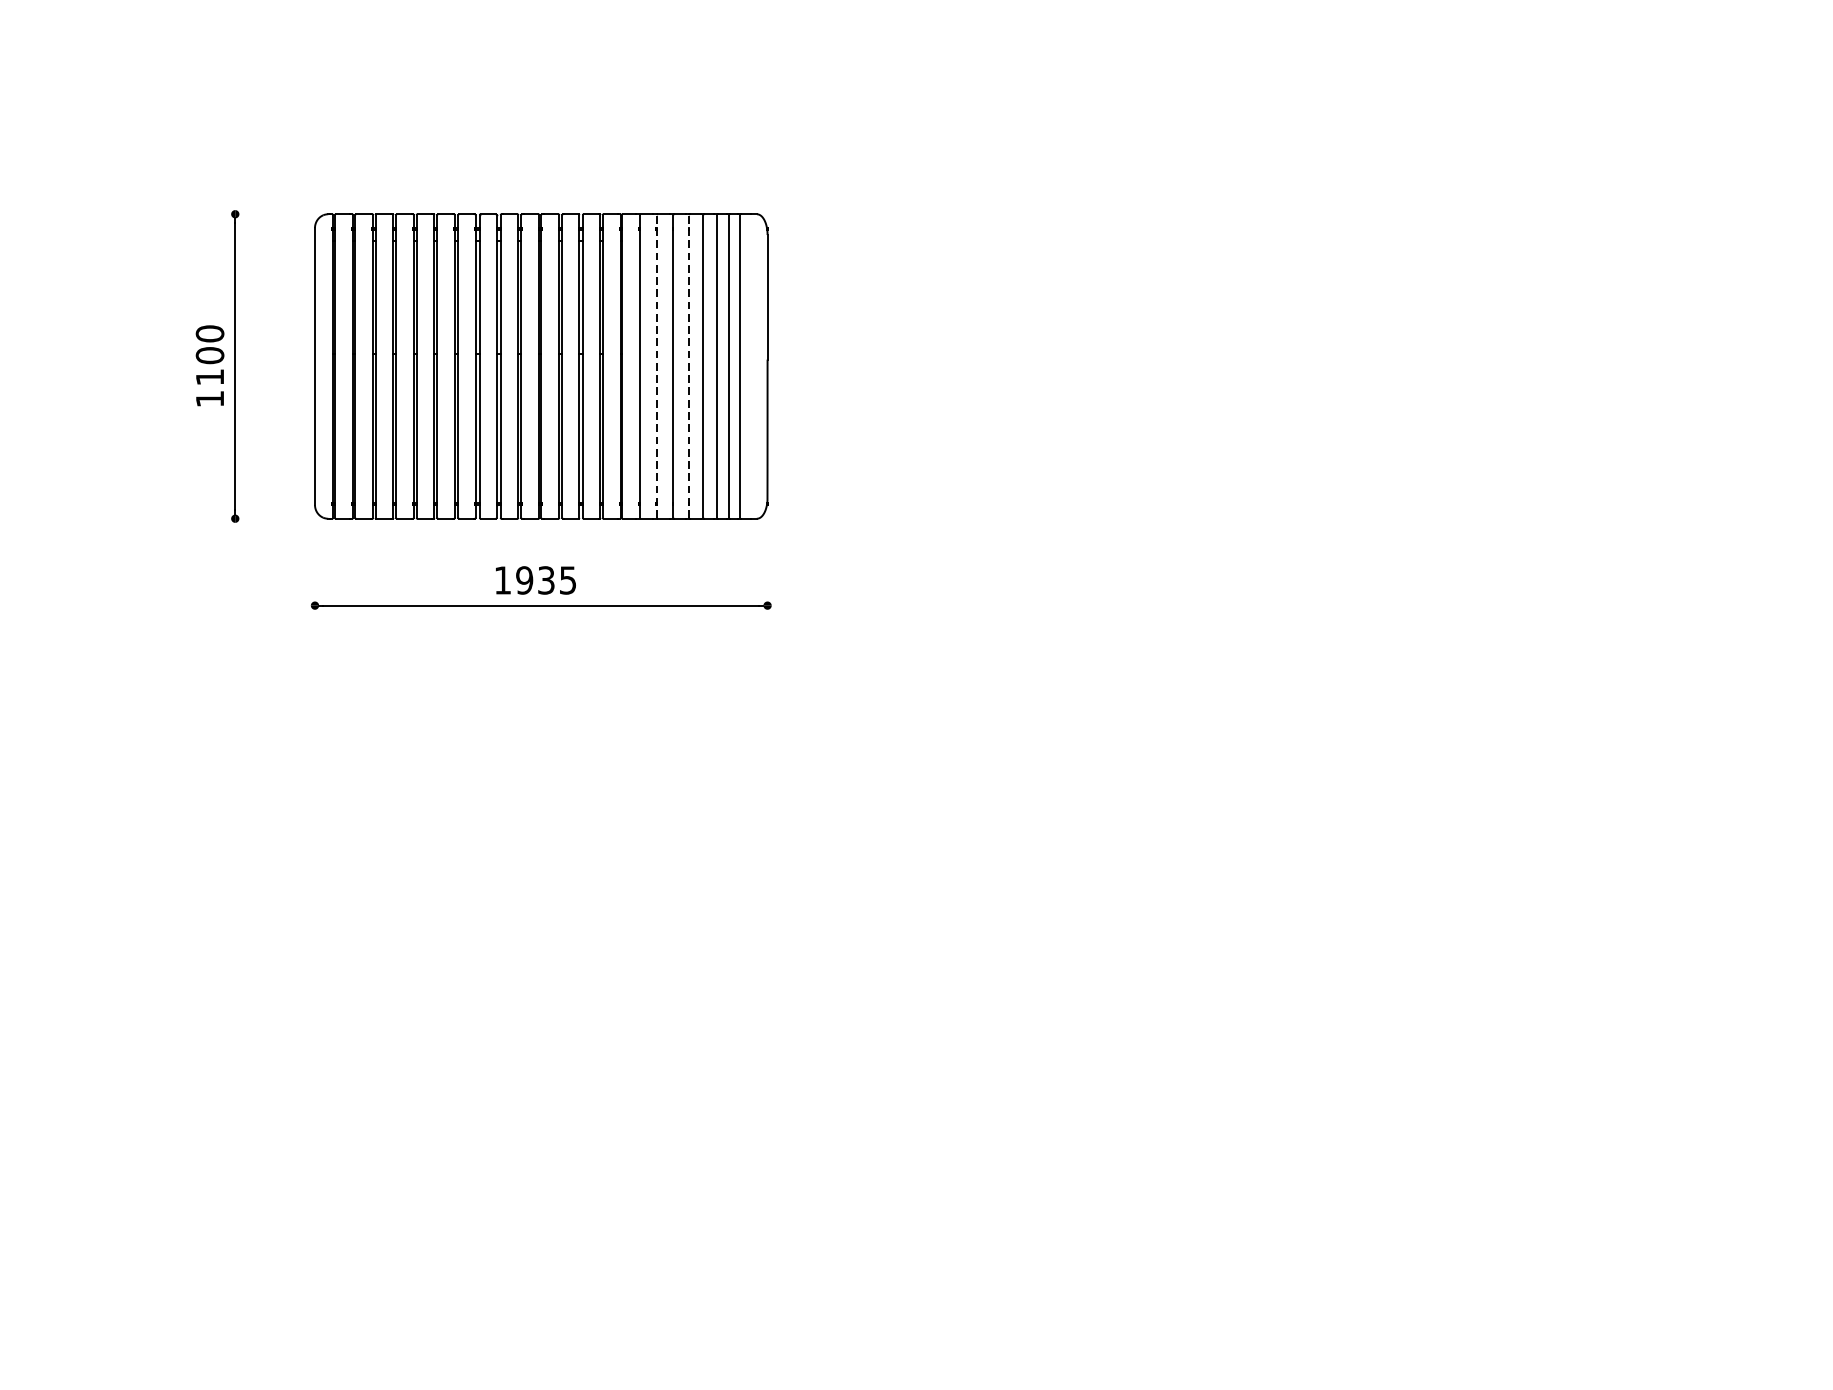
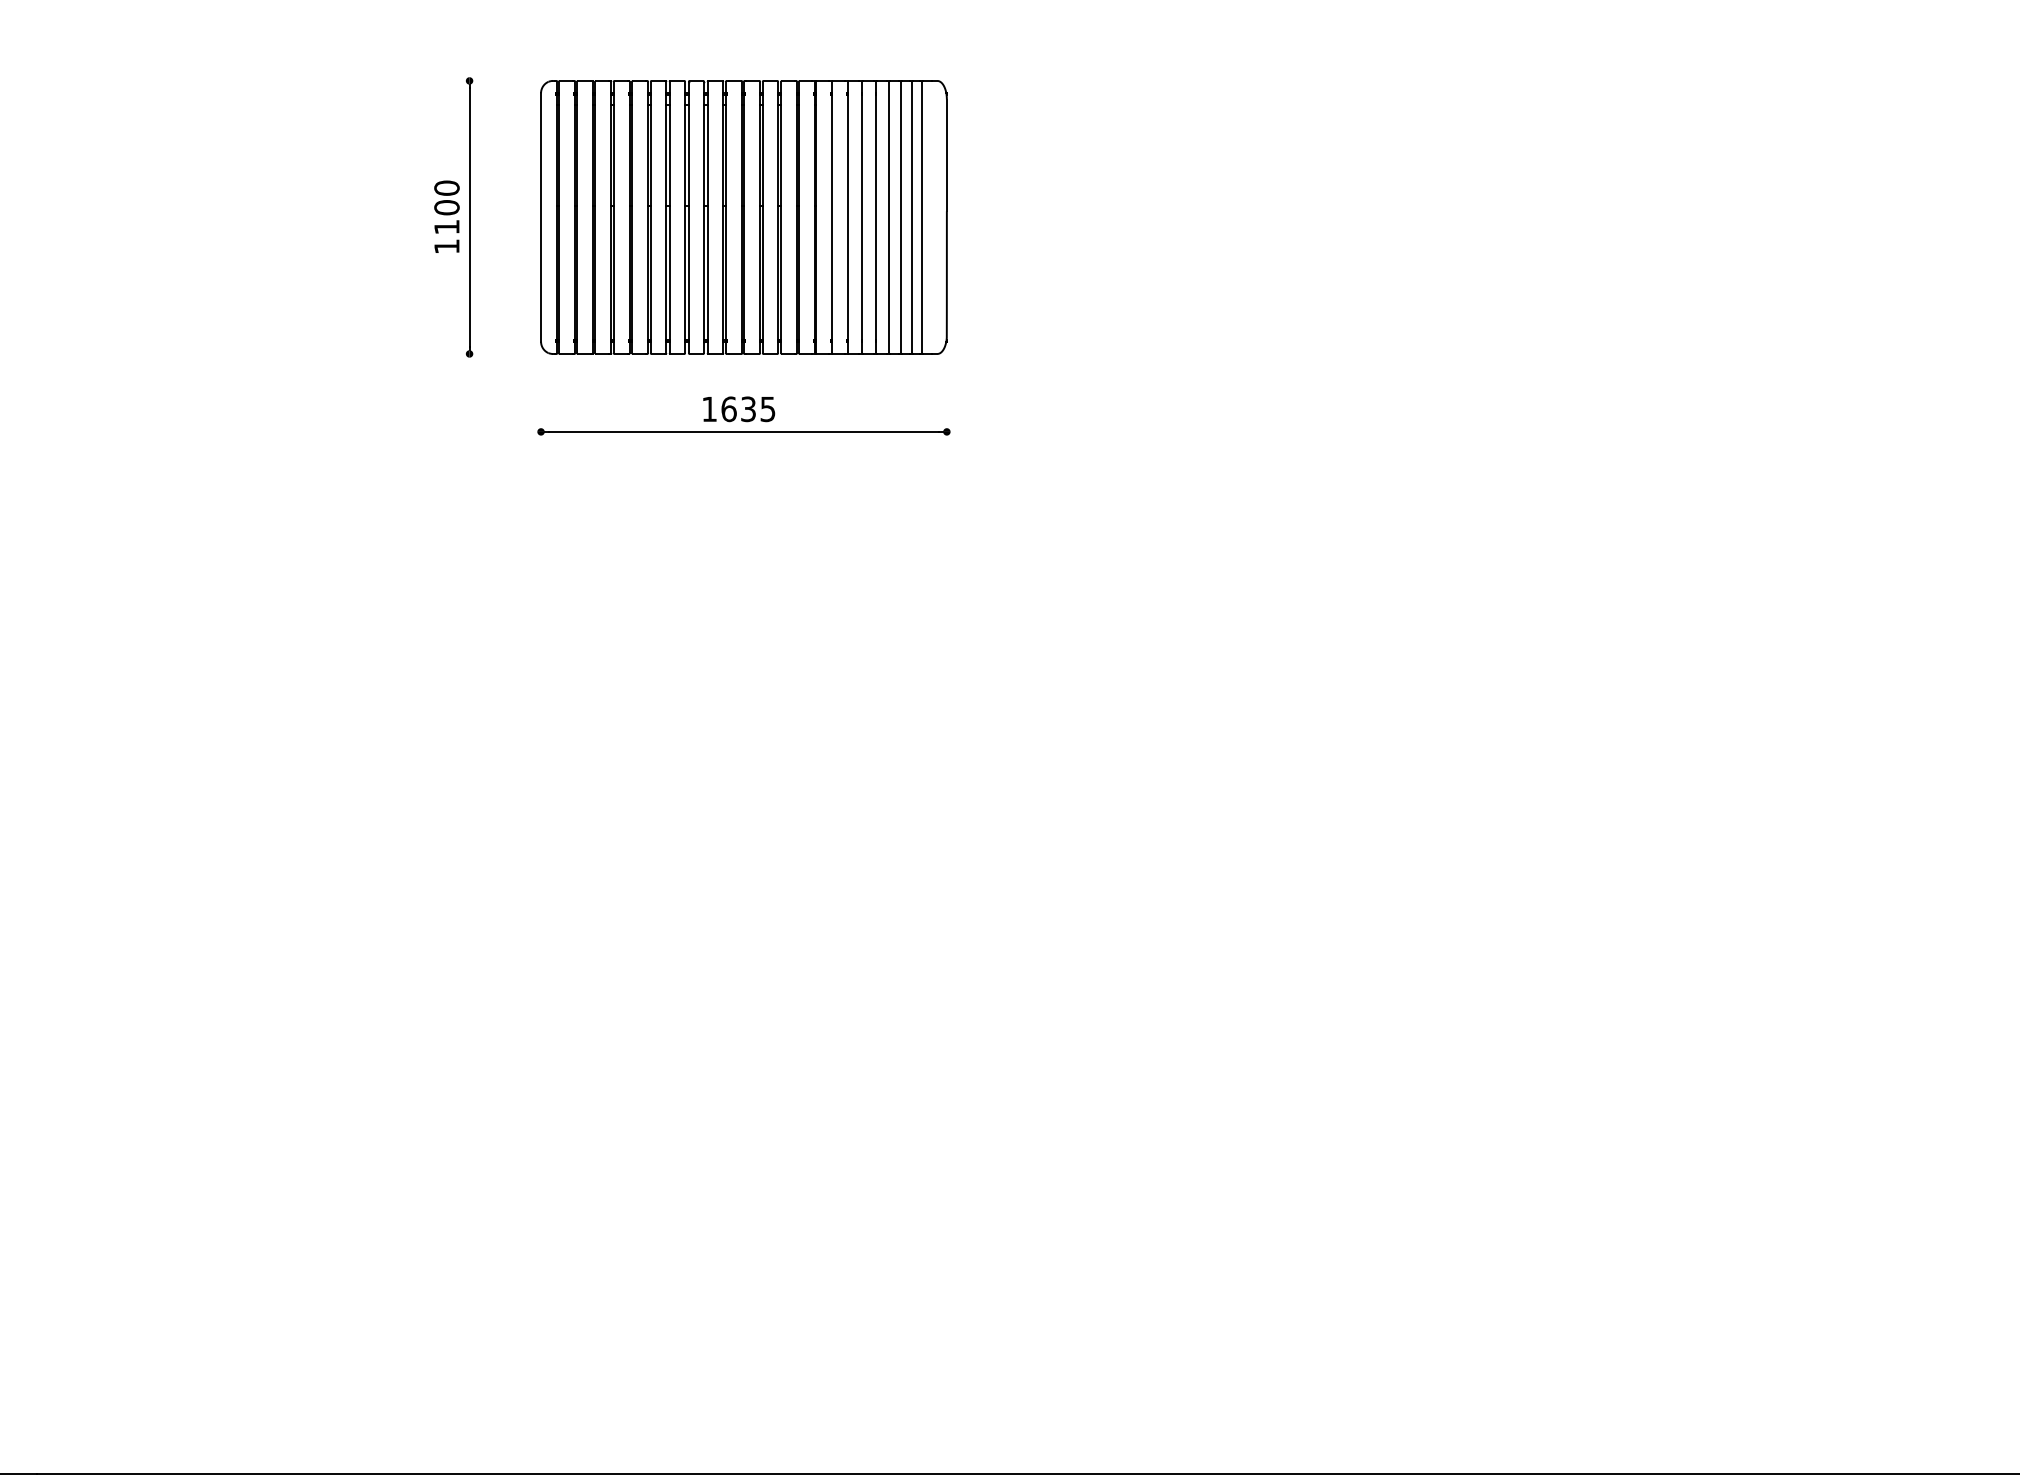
line: (656, 366) -> (847, 217), dashed -> solid
line: (689, 366) -> (876, 217), dashed -> solid
text: (524, 580) -> (728, 409), 1935 -> 1635

